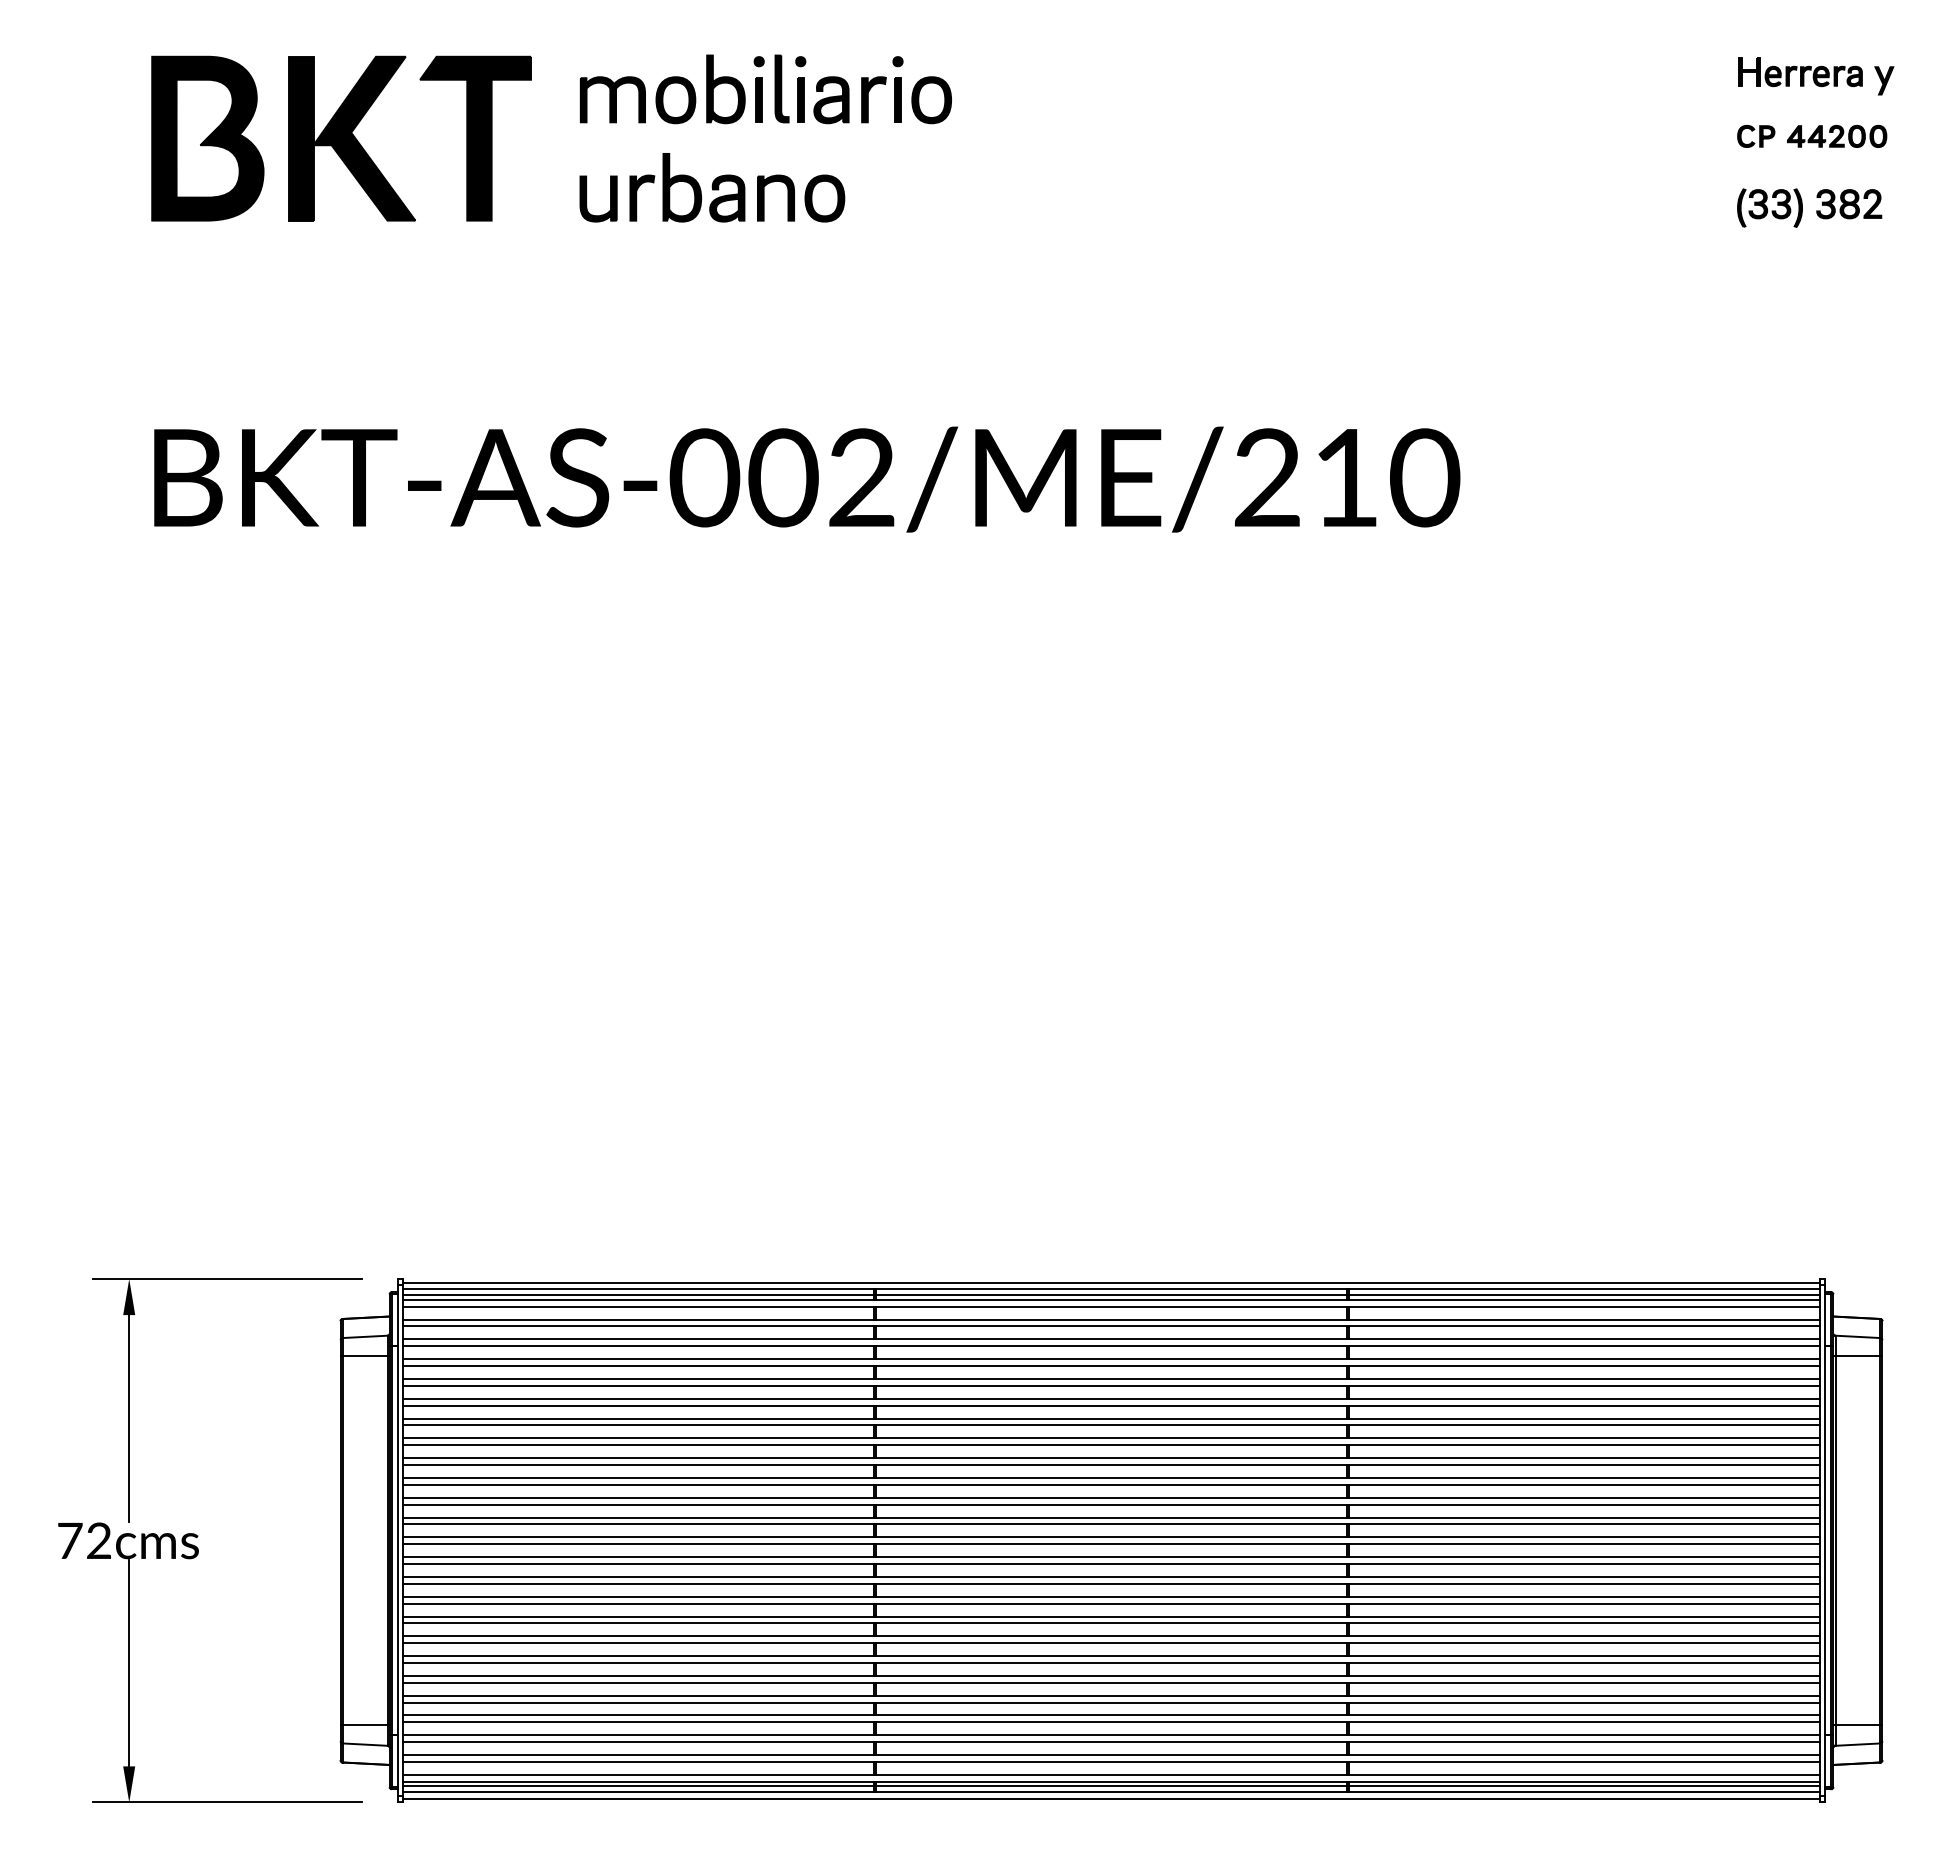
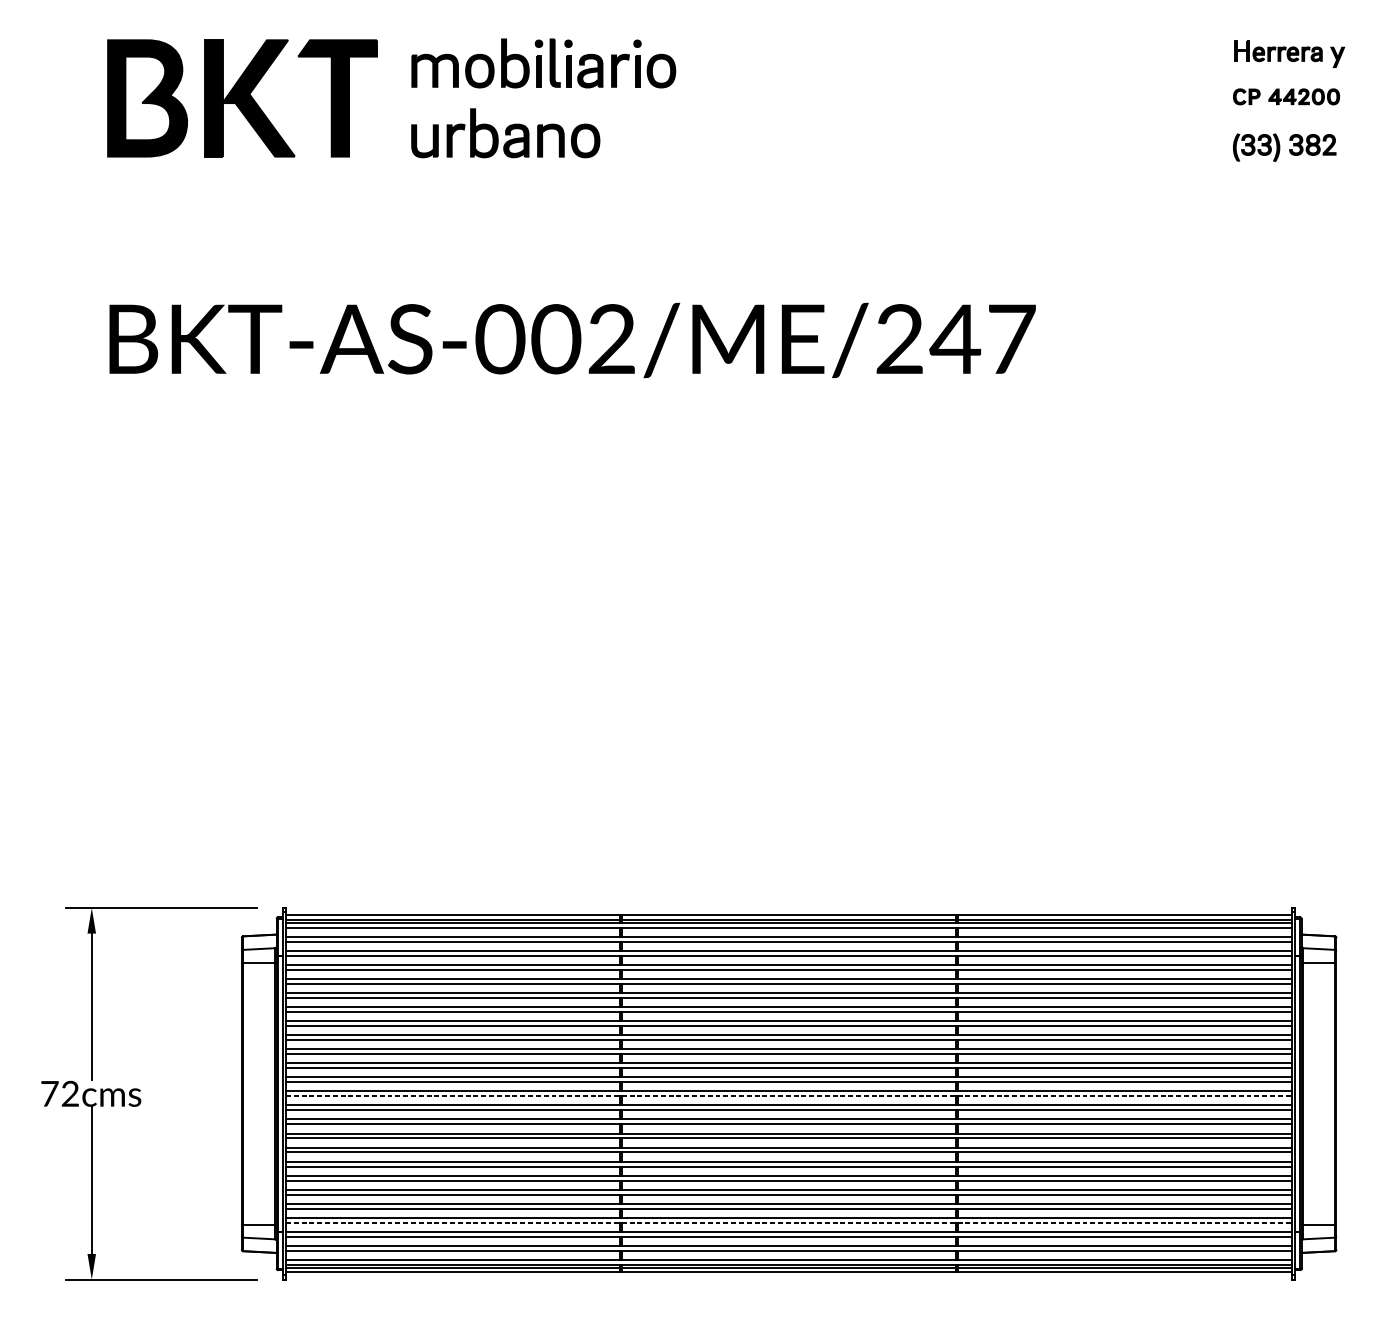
text: (1384, 477) -> (982, 338), BKT-AS-002/ME/210 -> BKT-AS-002/ME/247
line: (1111, 1282) -> (789, 910), removed
line: (1111, 1544) -> (789, 1096), solid -> dashed
line: (1111, 1722) -> (789, 1222), solid -> dashed
line: (1111, 1798) -> (789, 1276), removed

